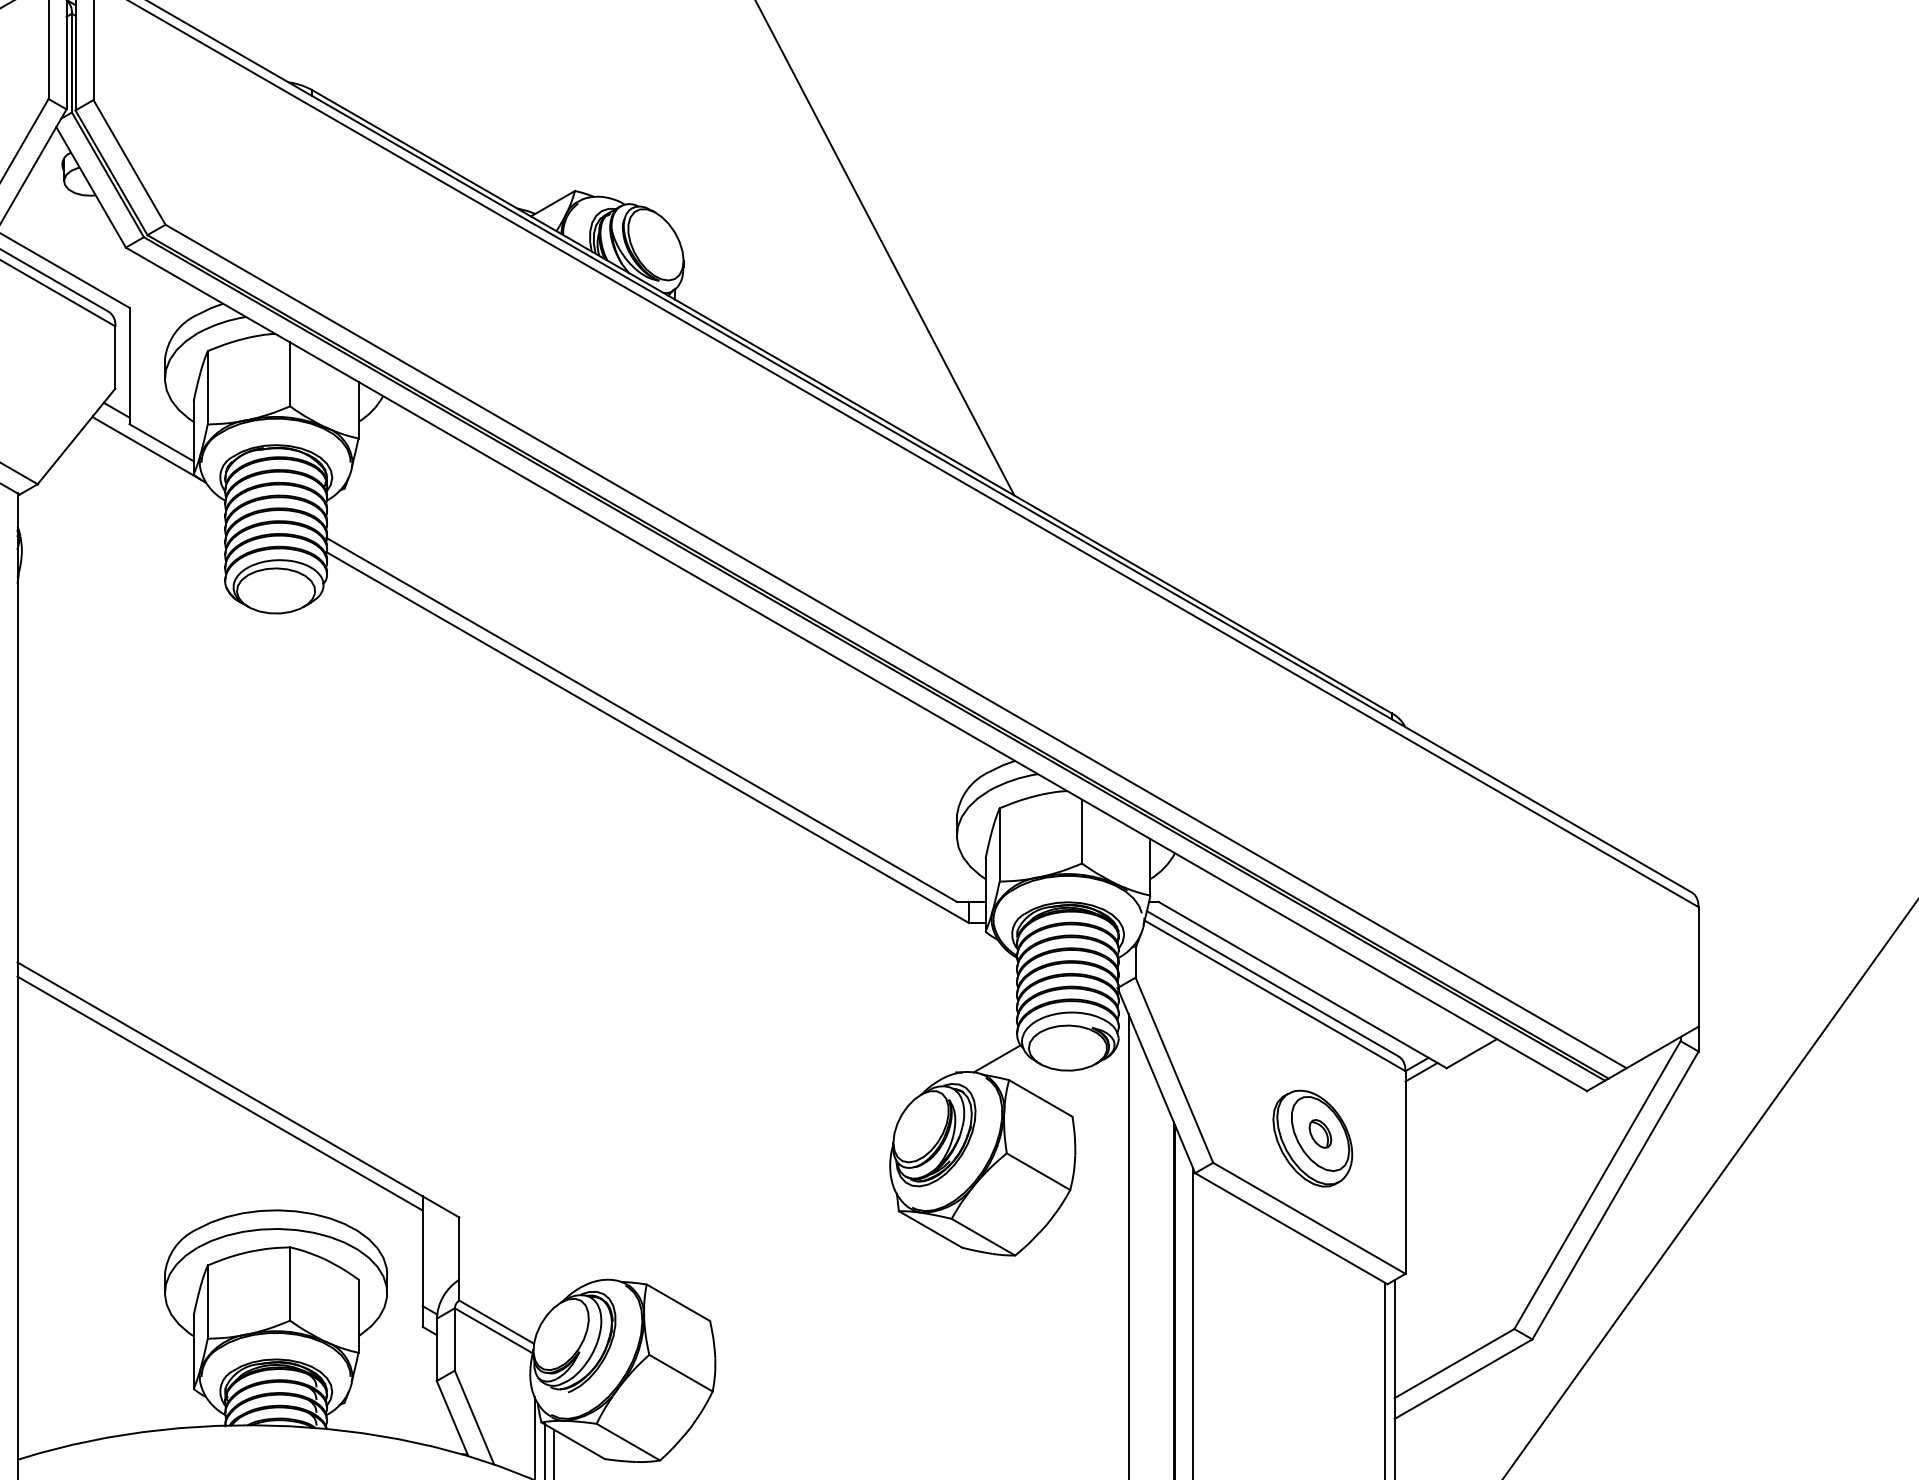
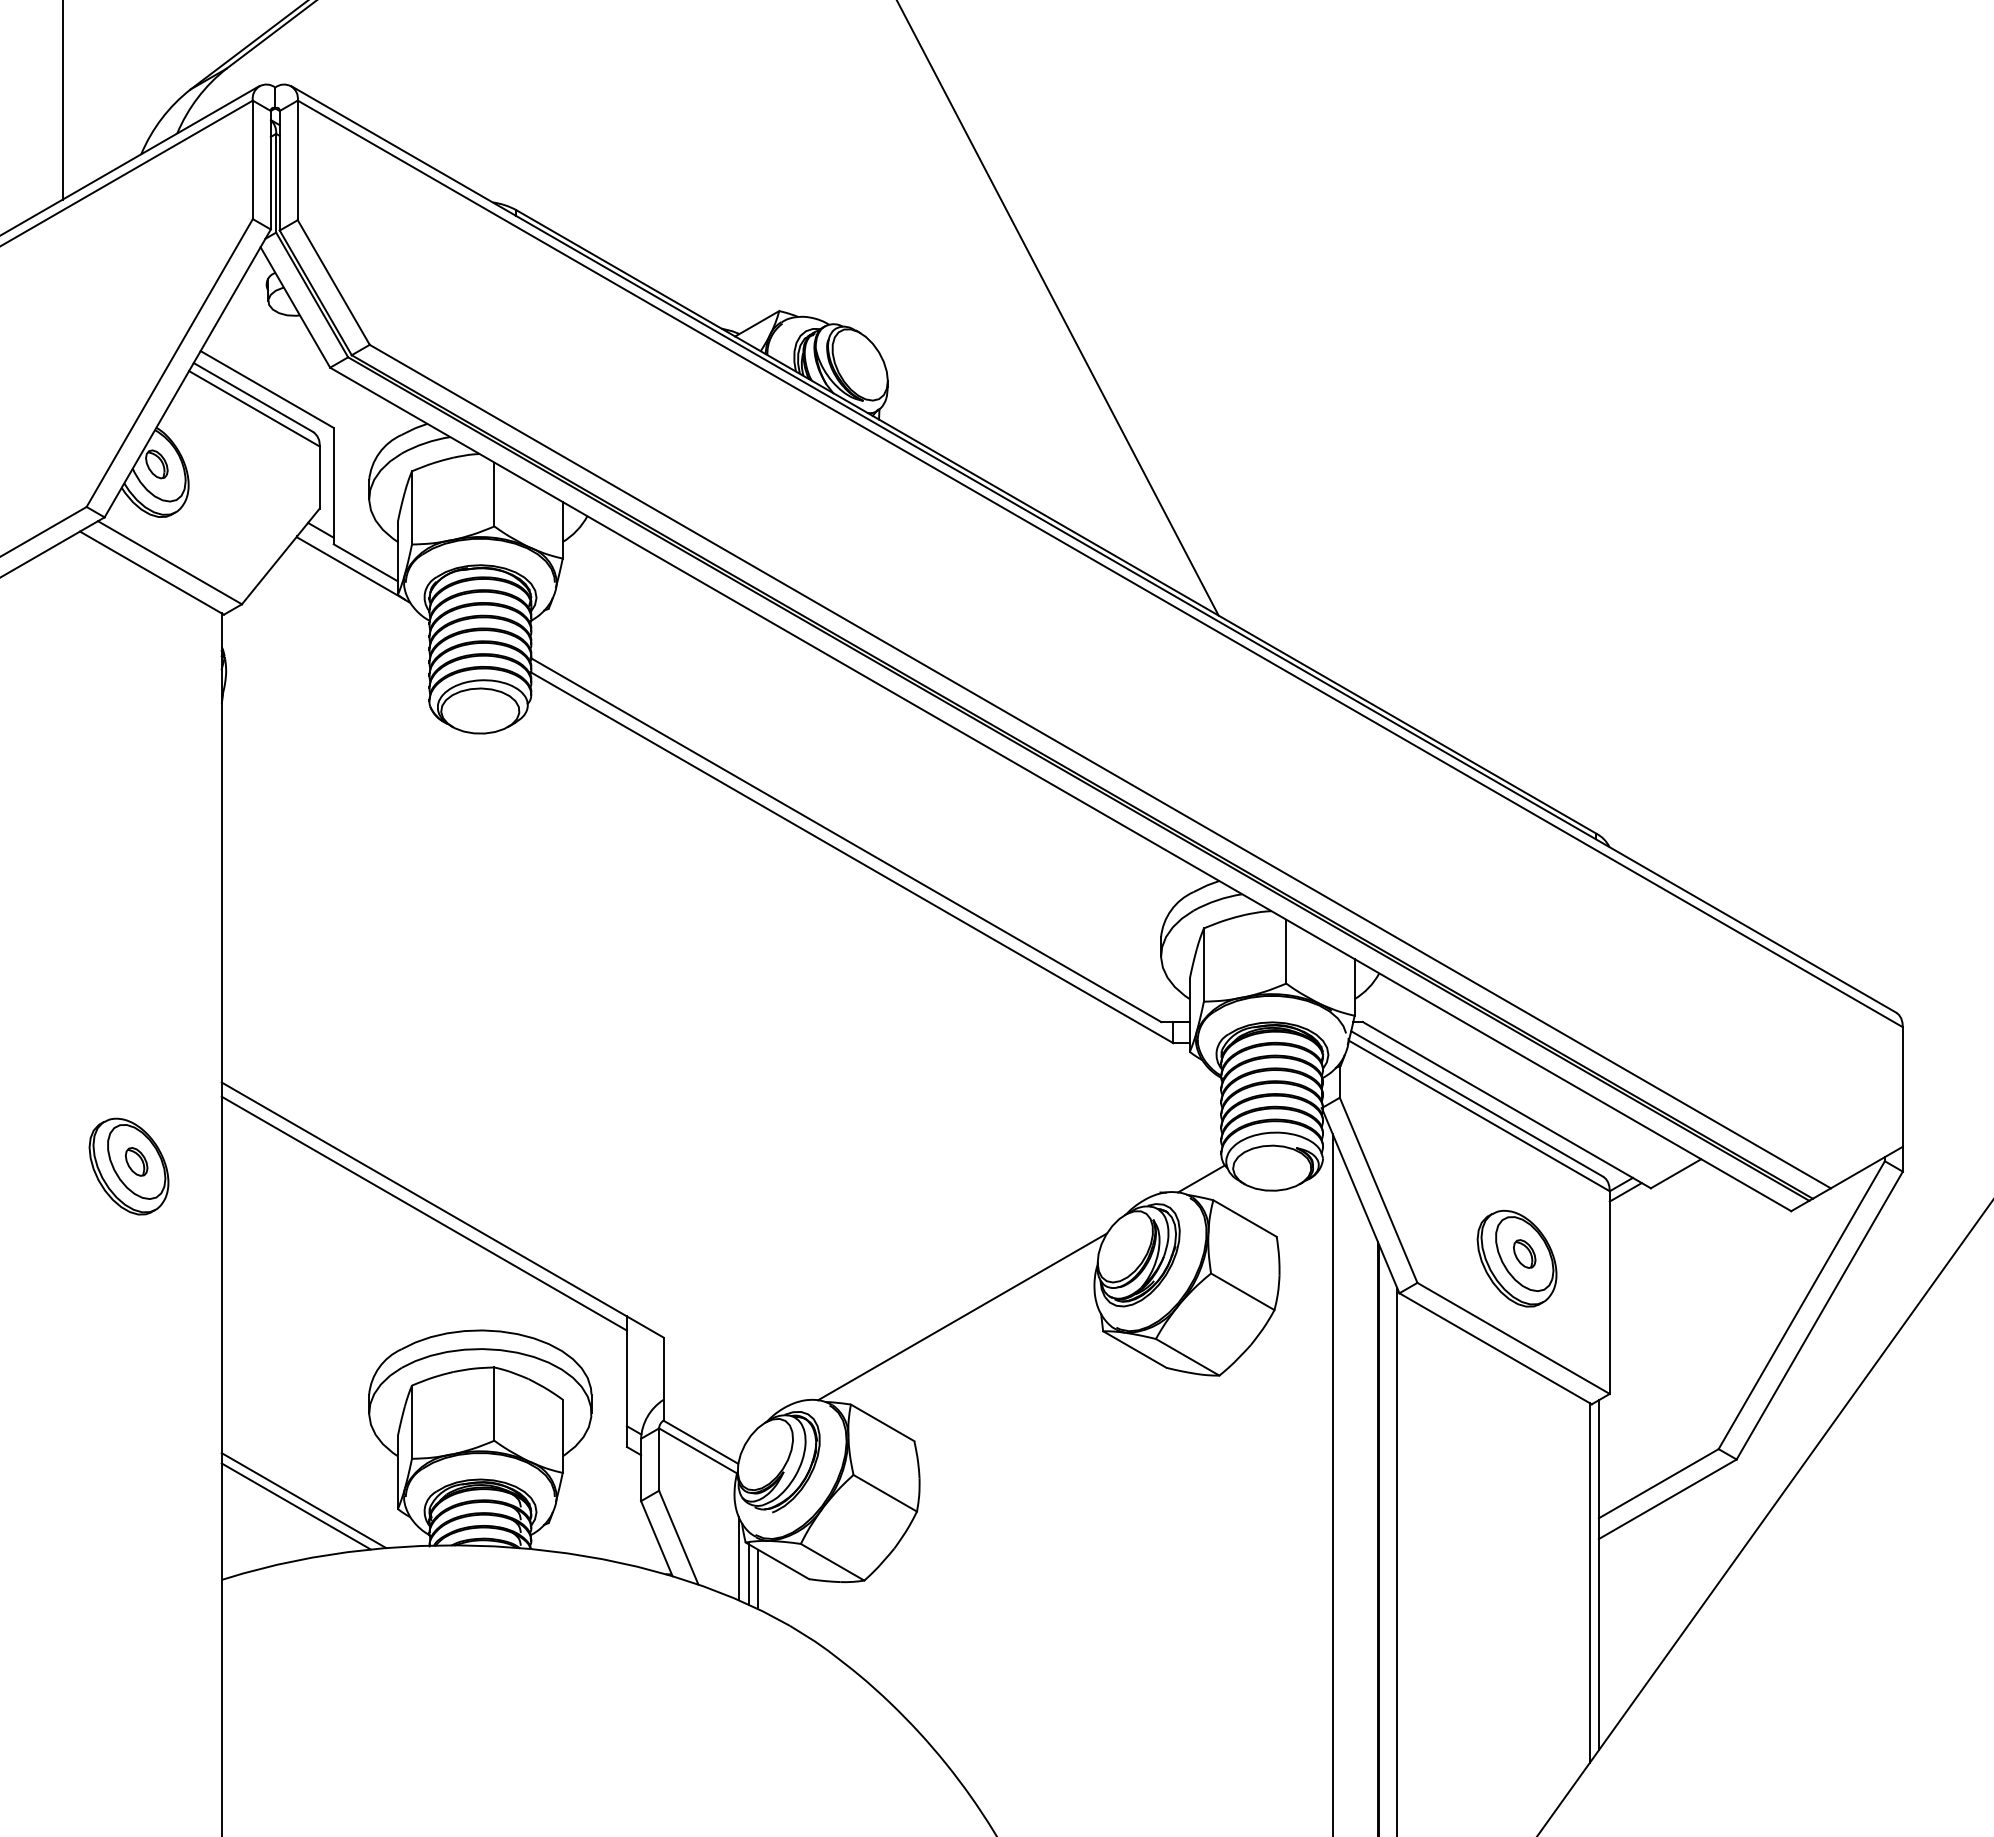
line: (758, 1196) -> (962, 1316), added
line: (99, 1380) -> (303, 1500), added
line: (91, 1386) -> (295, 1506), added

